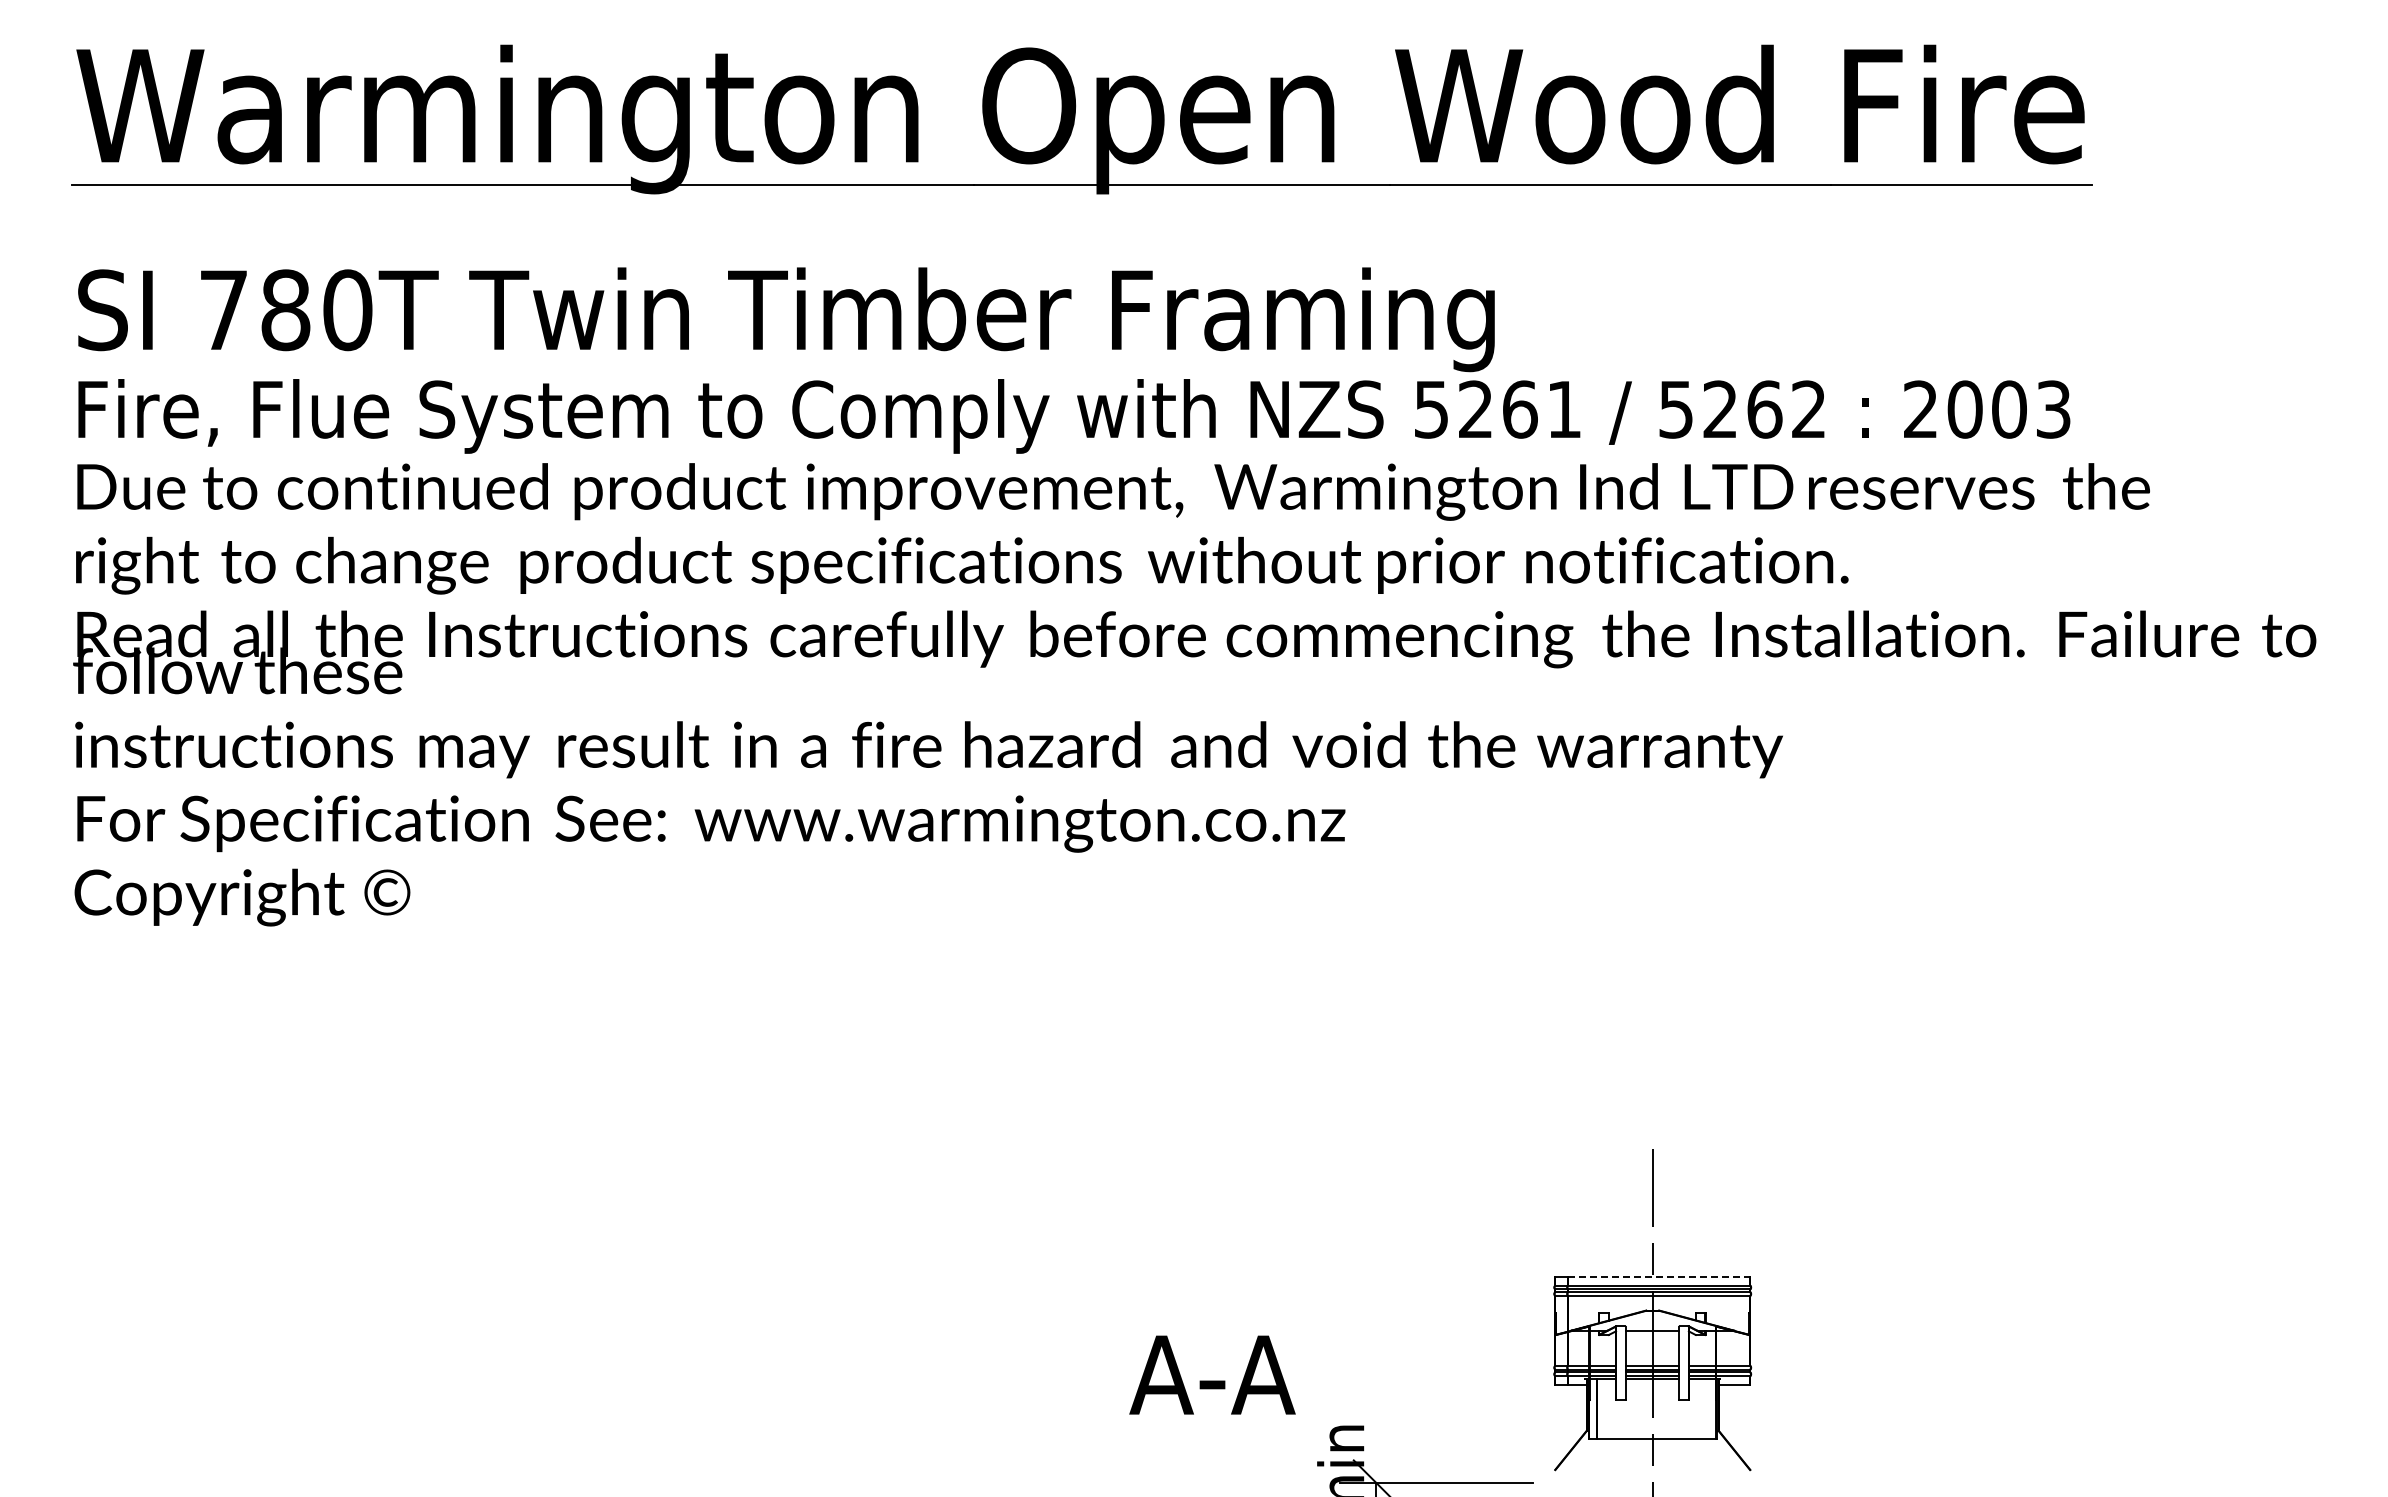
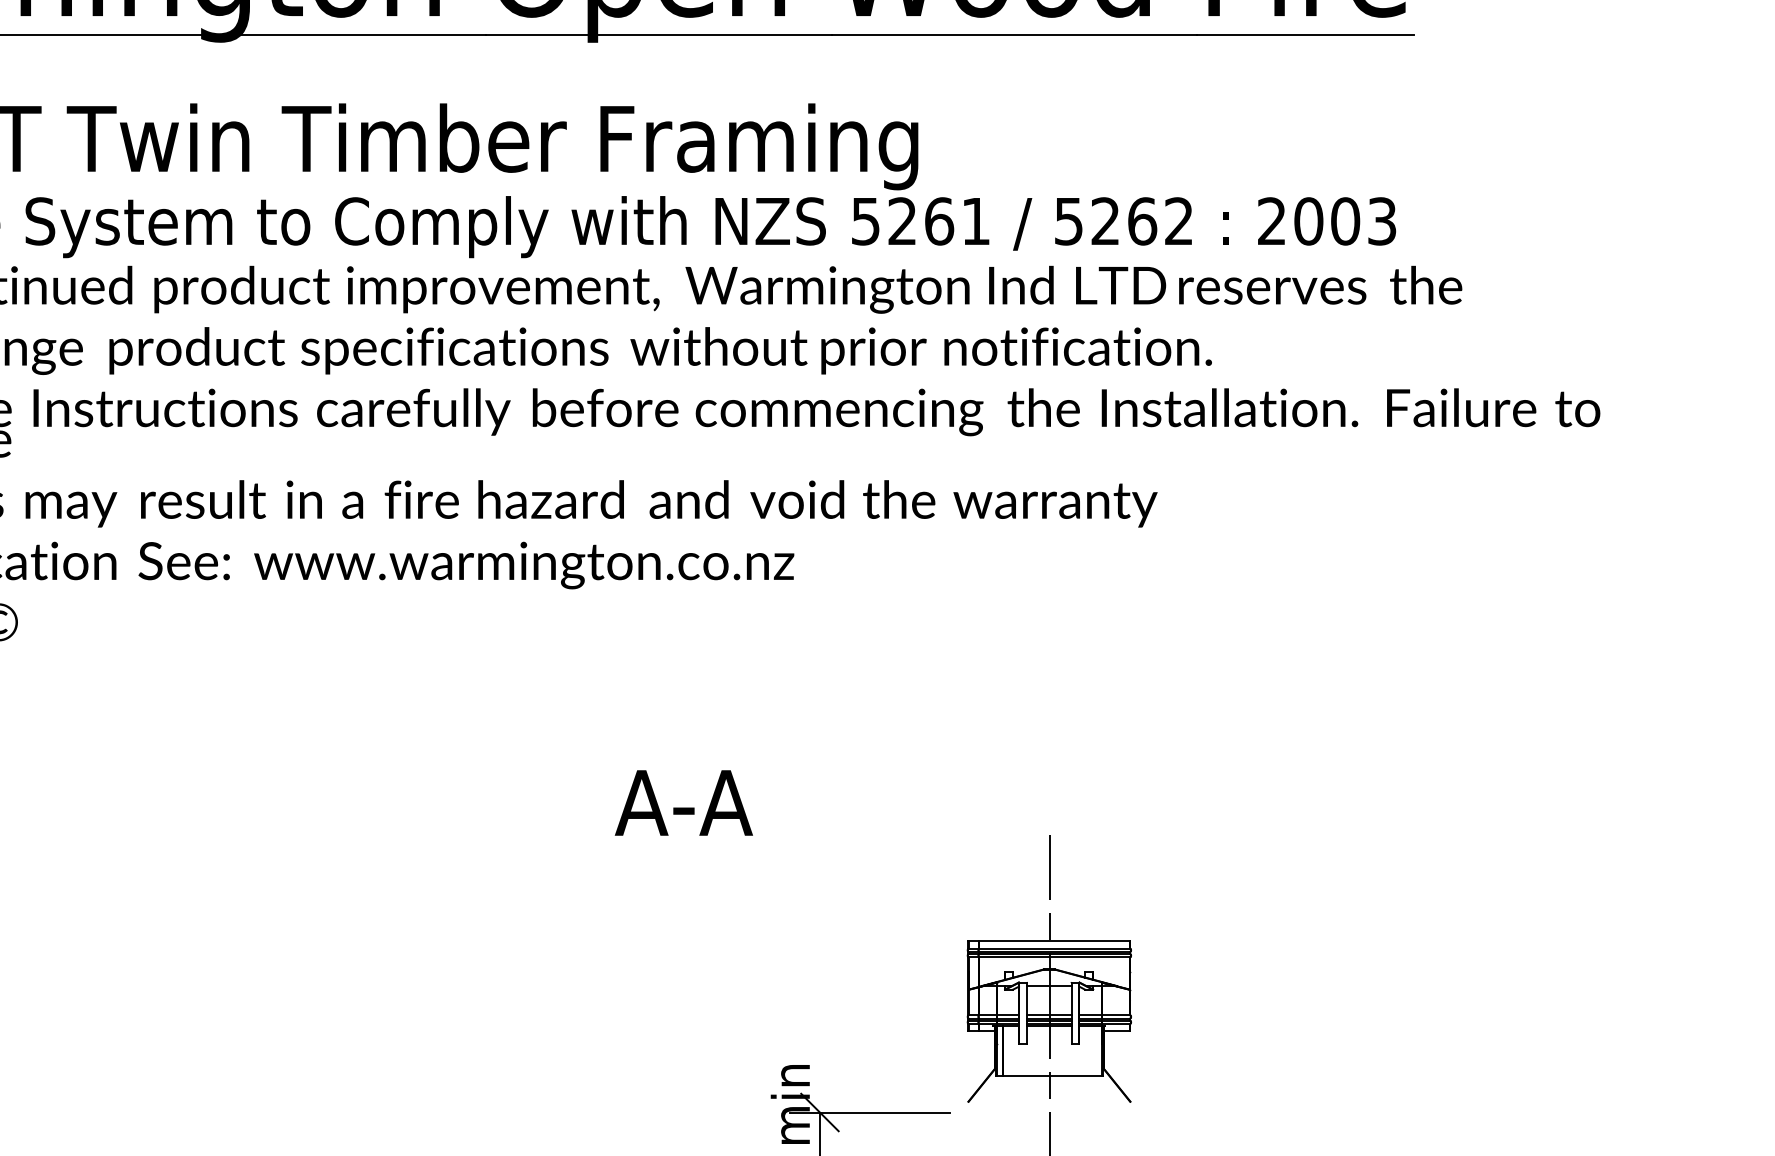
line: (1659, 1276) -> (1055, 941), dashed -> solid
text: (1212, 1374) -> (683, 802), moved

